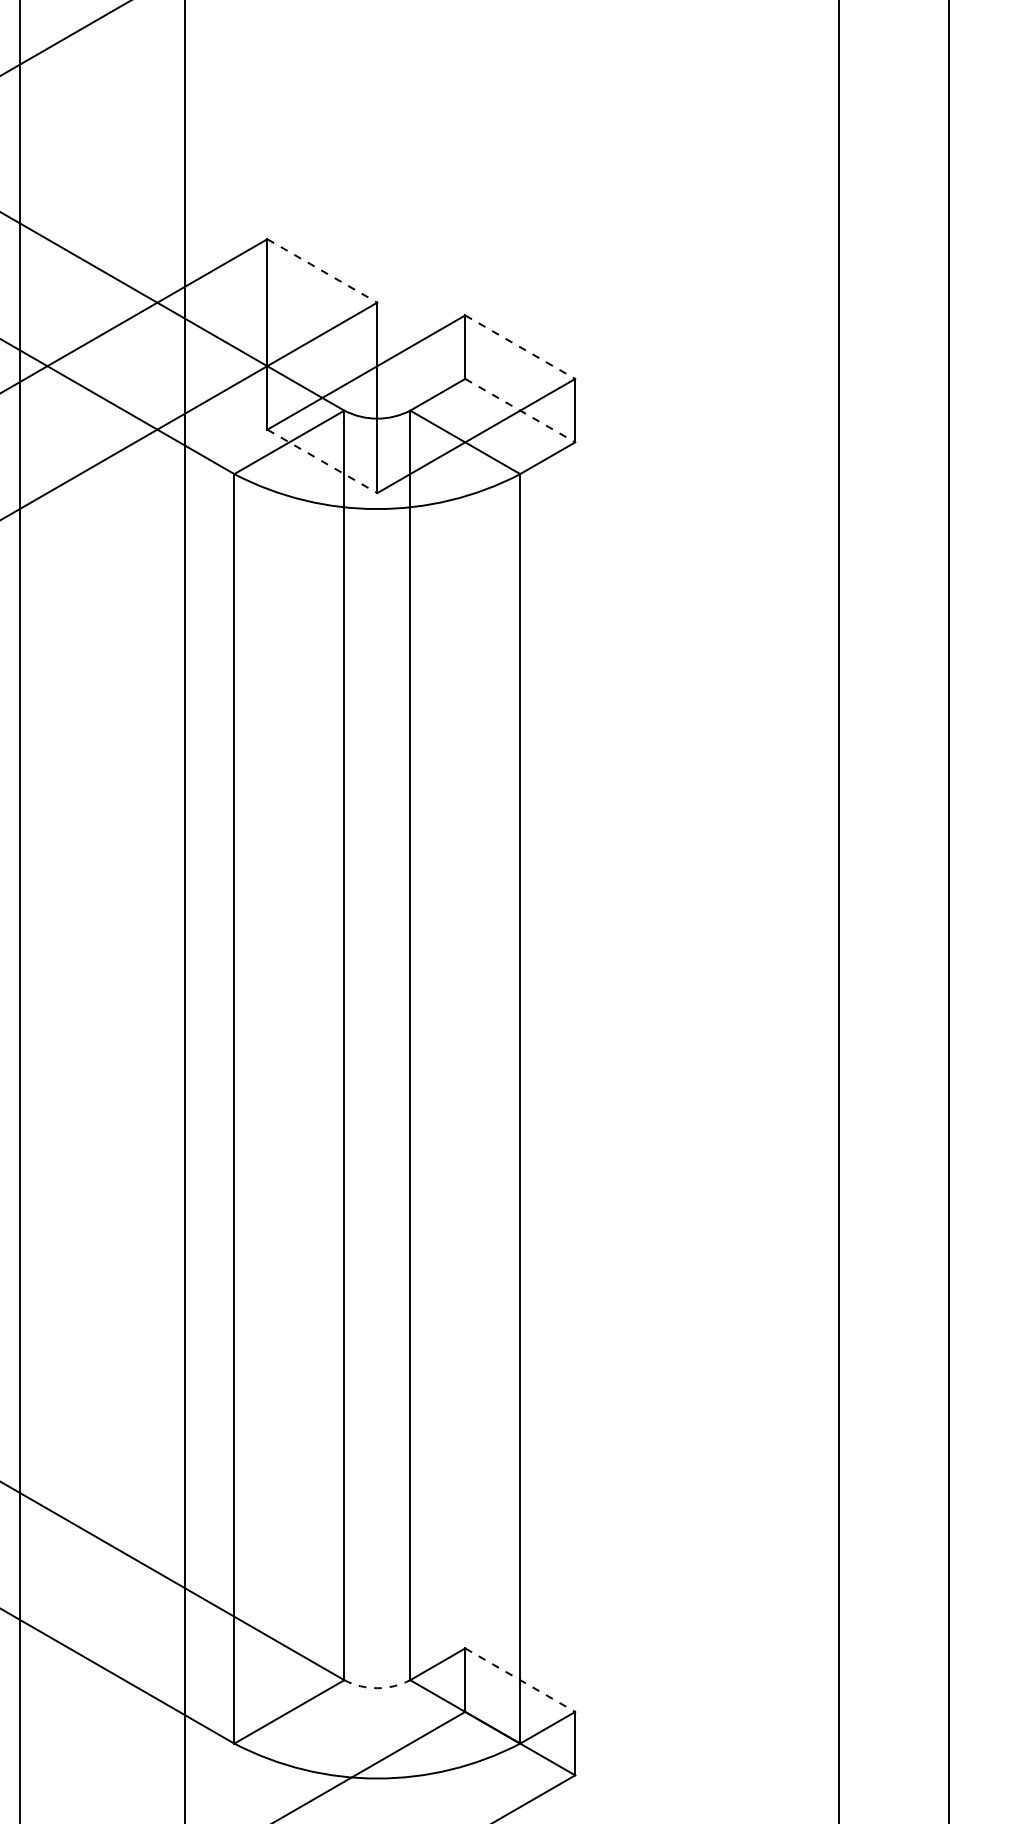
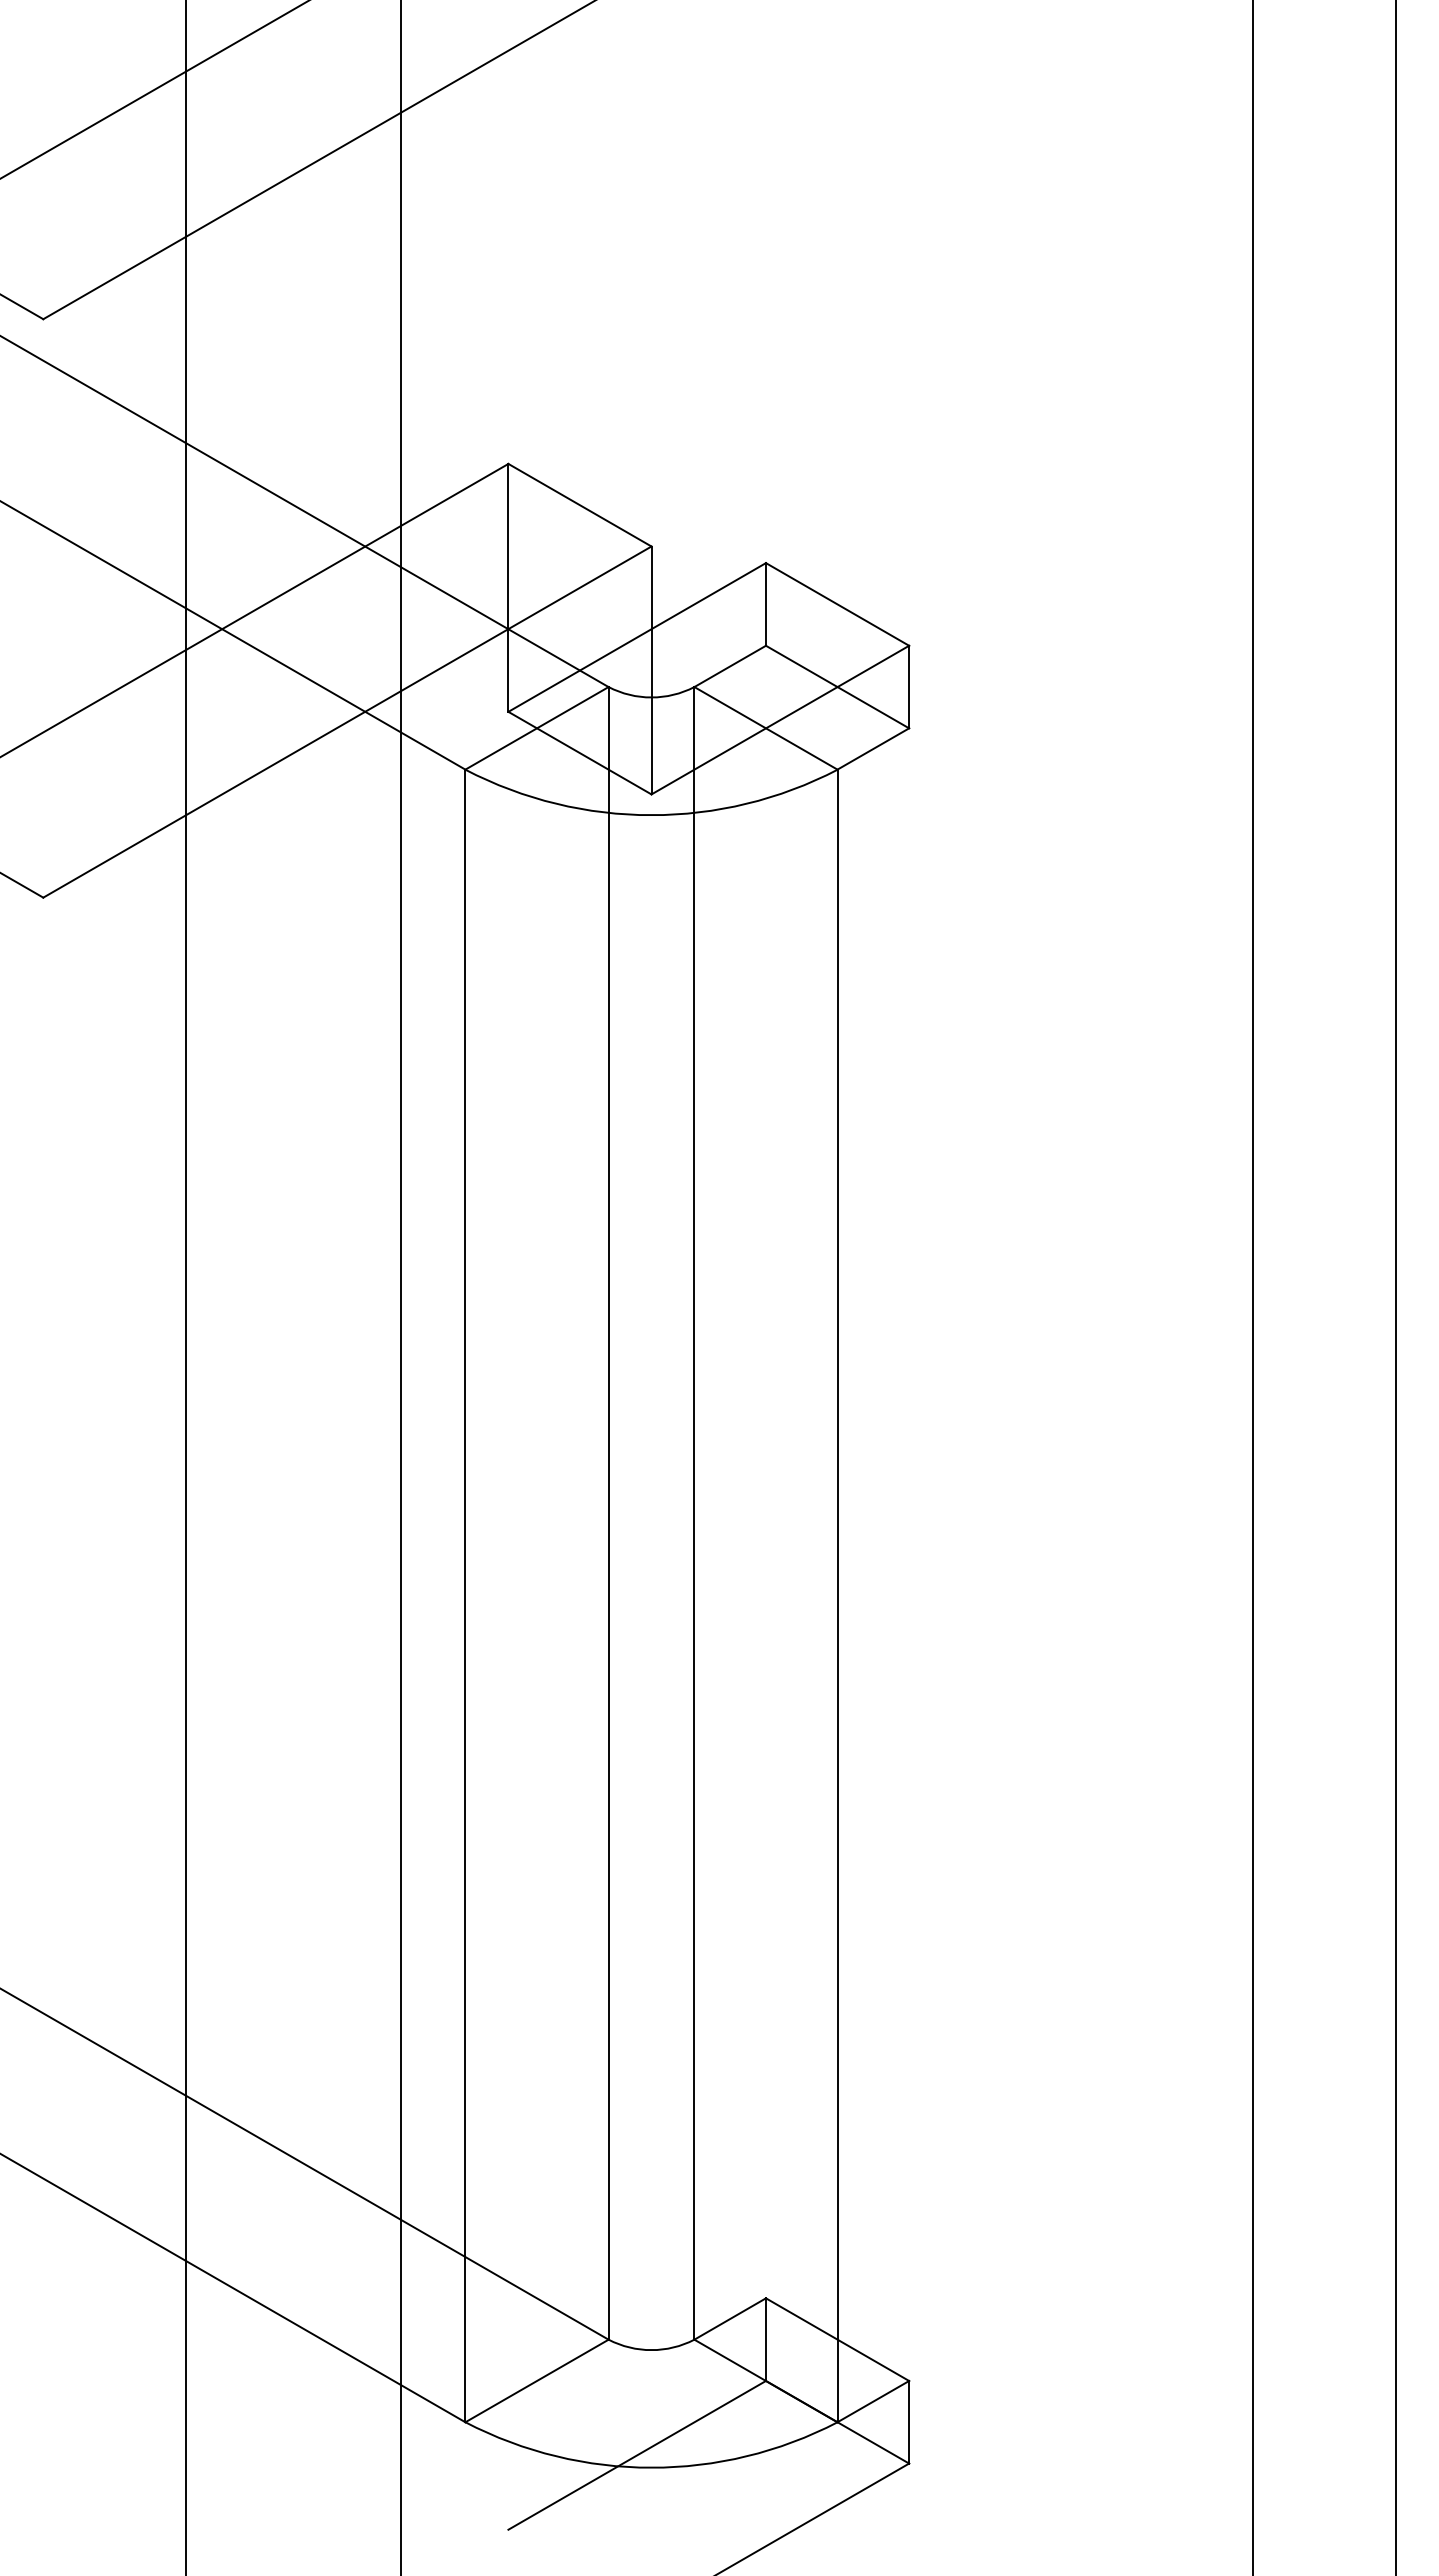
line: (322, 271) -> (579, 505), dashed -> solid
line: (520, 347) -> (837, 604), dashed -> solid
line: (520, 410) -> (837, 687), dashed -> solid
line: (322, 461) -> (579, 753), dashed -> solid
line: (520, 1680) -> (837, 2339), dashed -> solid
arc: (377, 1688) -> (651, 2350), dashed -> solid

